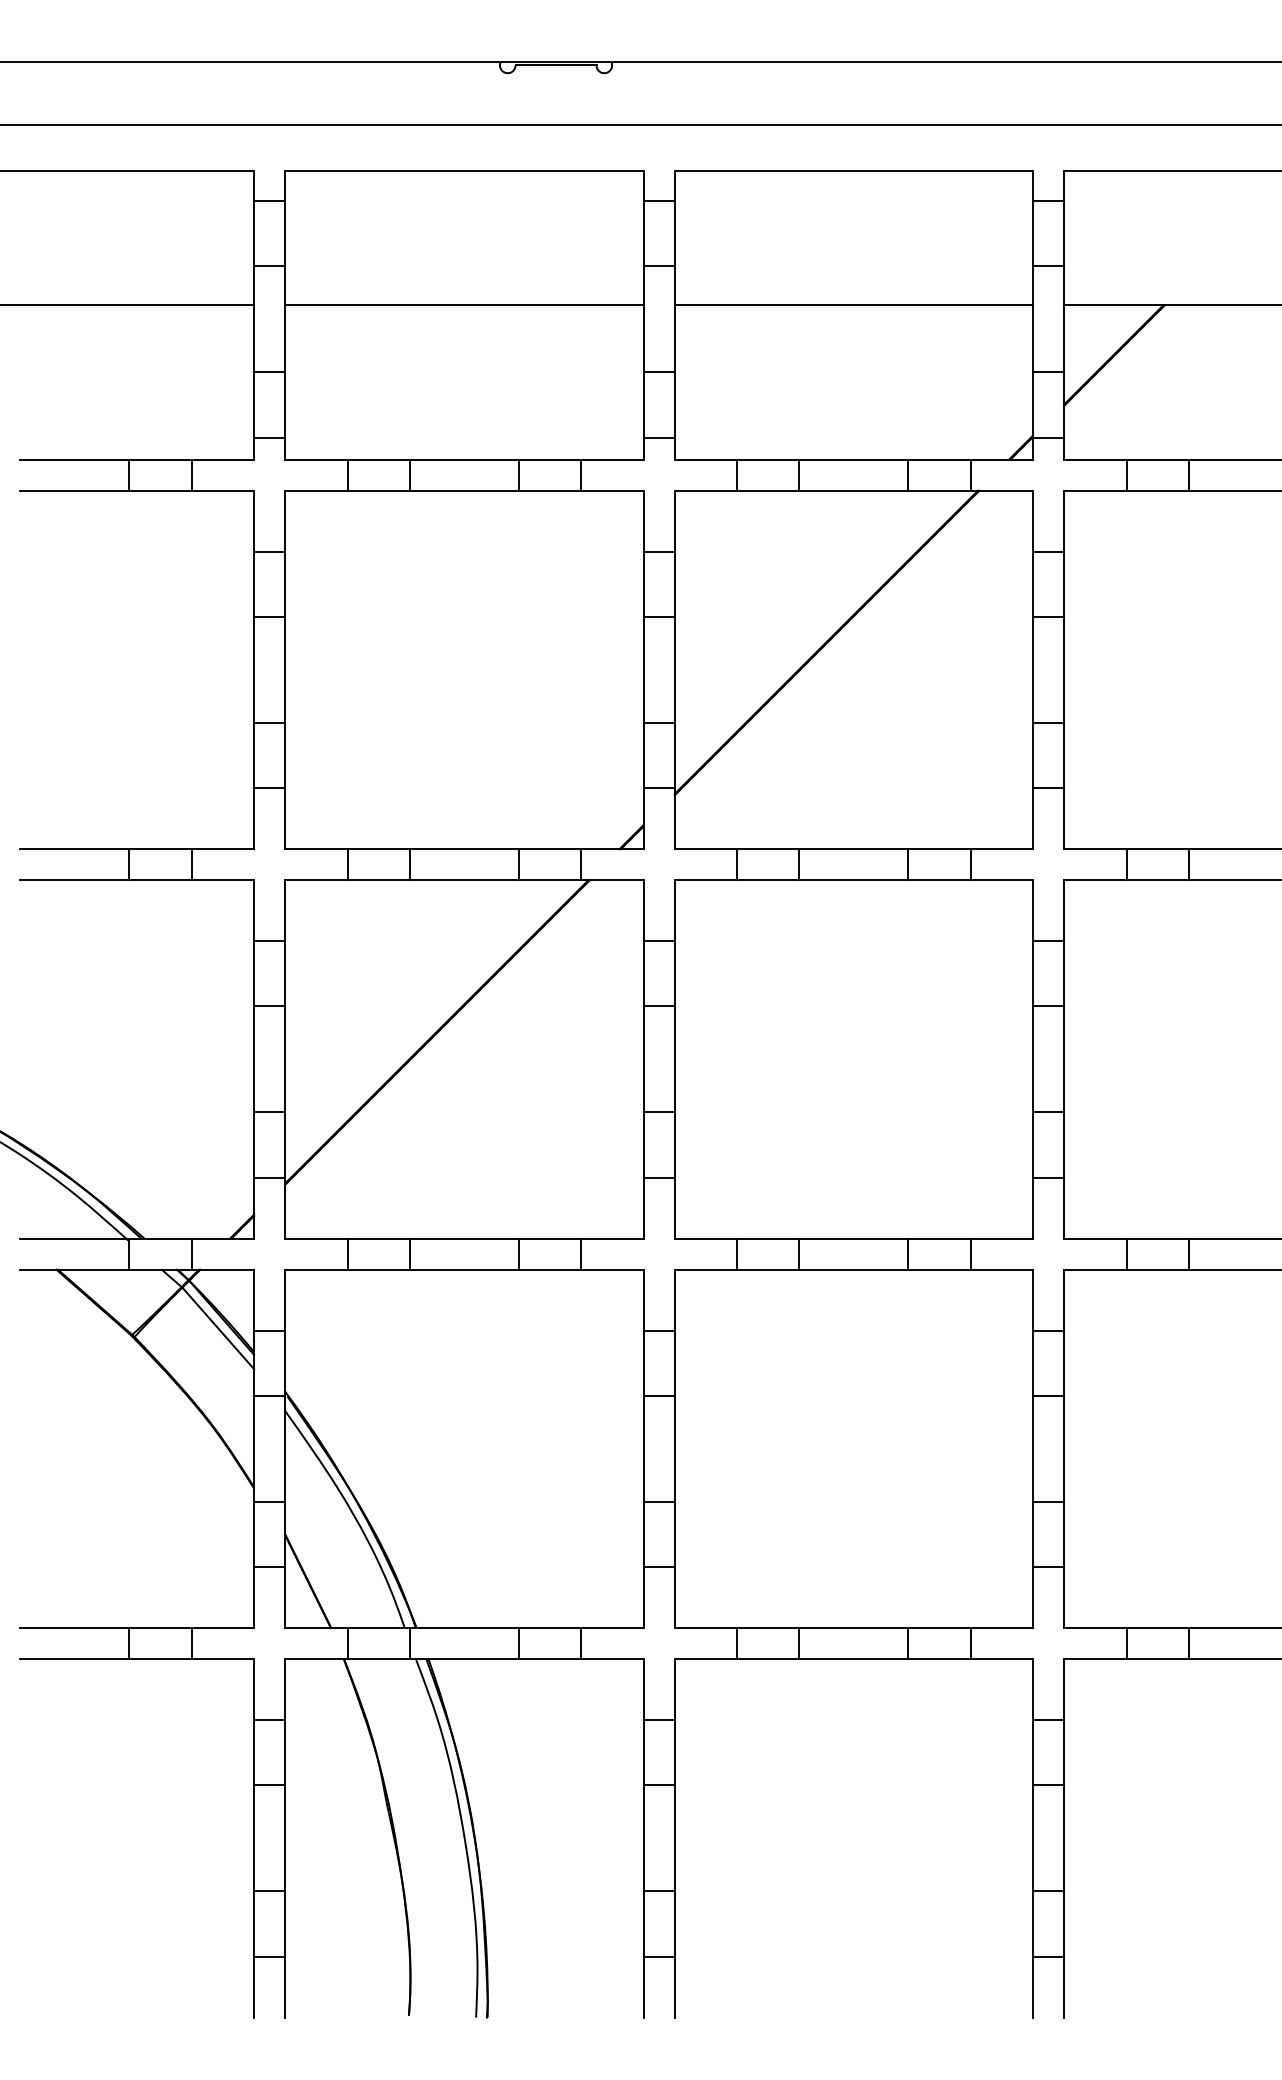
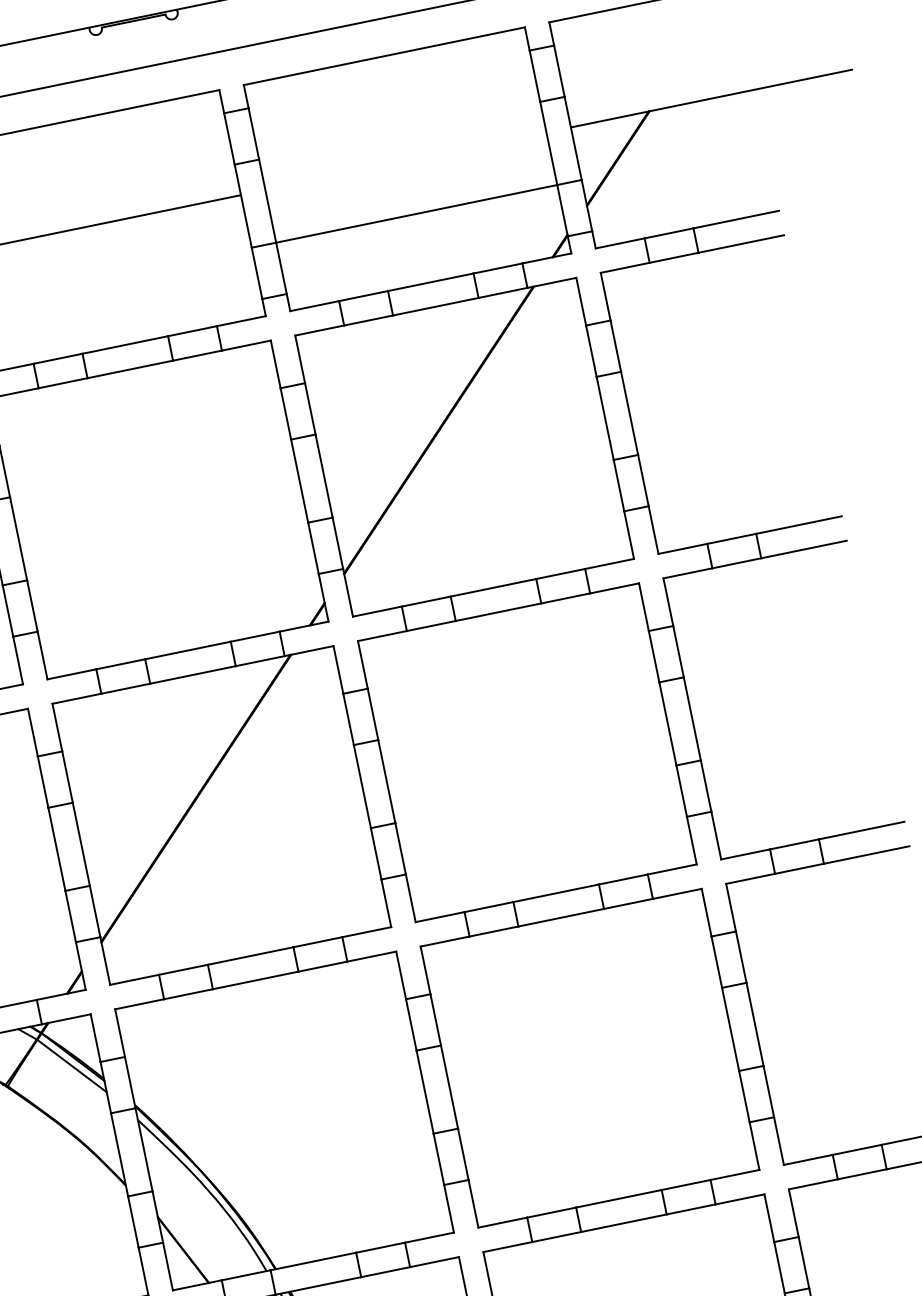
line: (853, 305) -> (416, 214), moved

